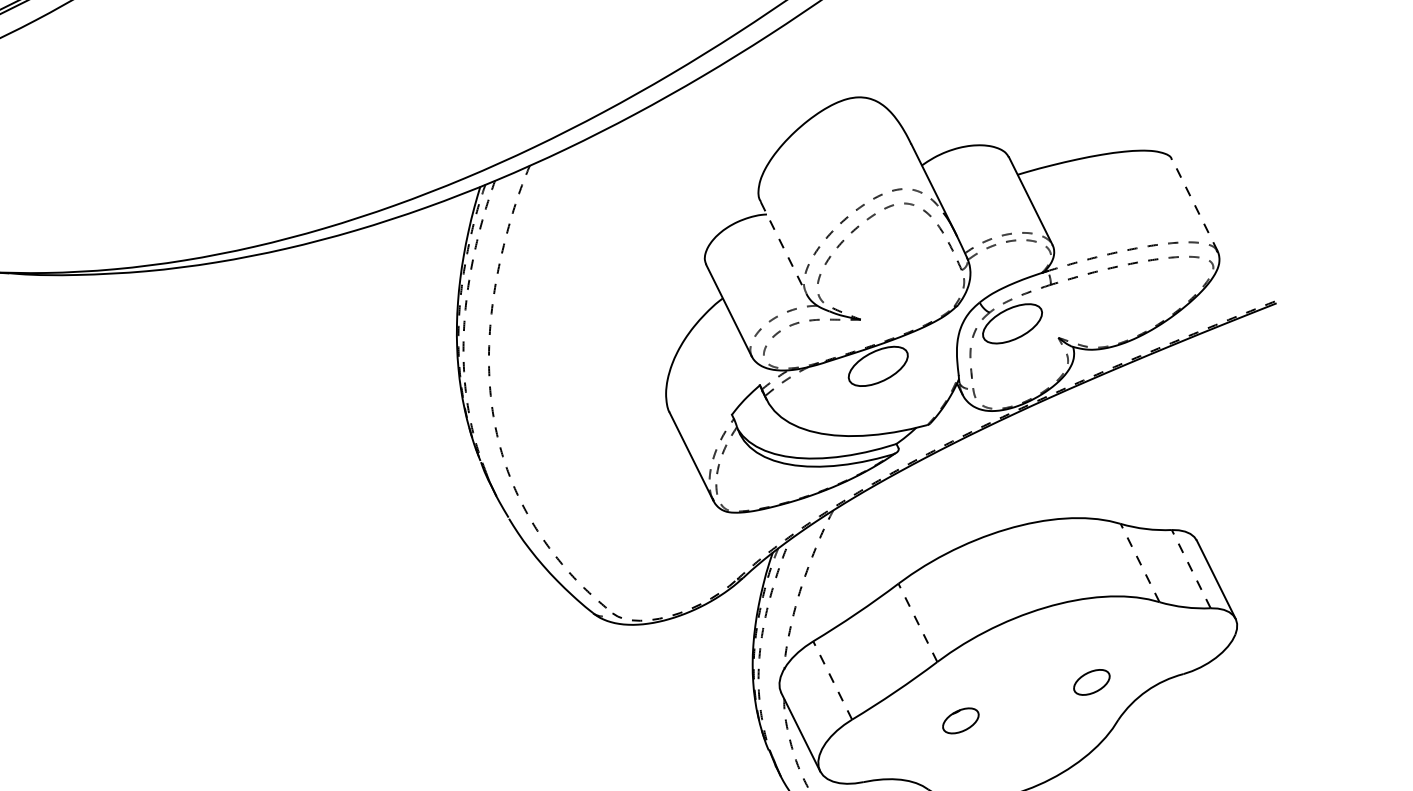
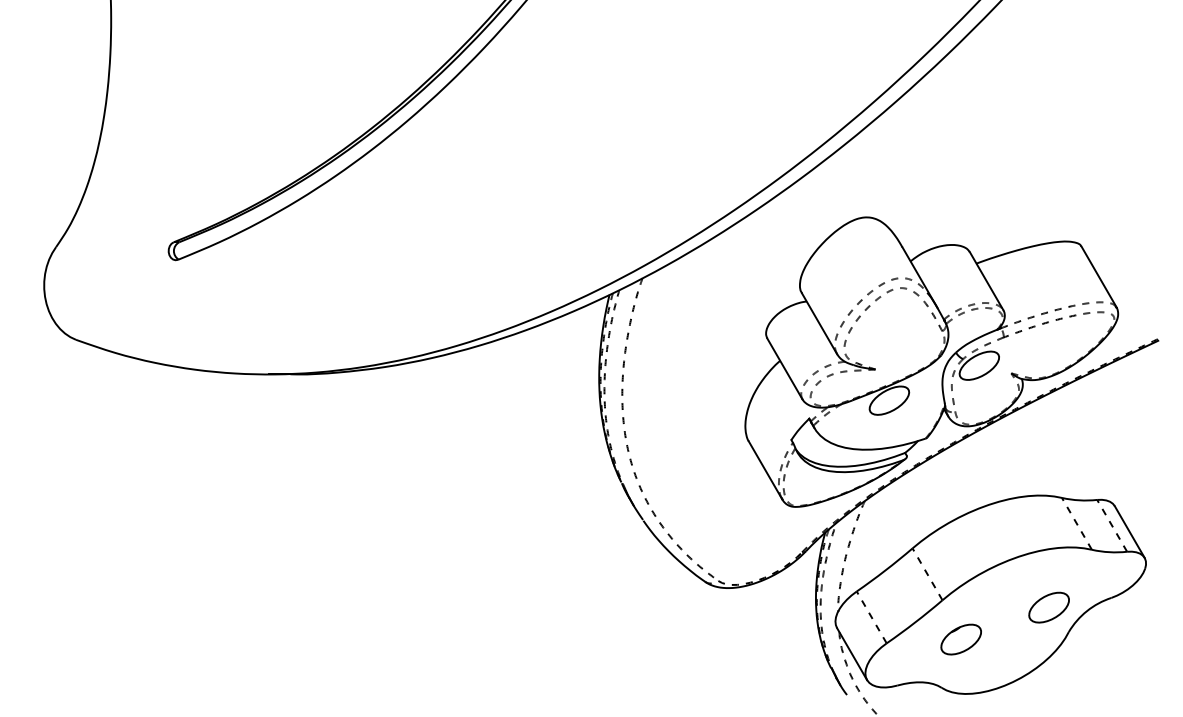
line: (1194, 204) -> (1098, 276), dashed -> solid
line: (783, 249) -> (819, 324), dashed -> solid
part: (1091, 682) -> (1048, 607), size x1.67
part: (959, 720) -> (960, 639), size x1.67

